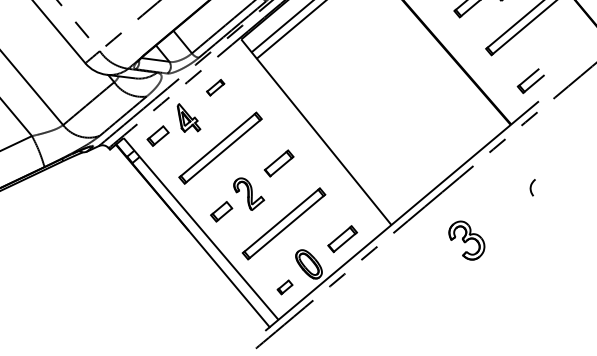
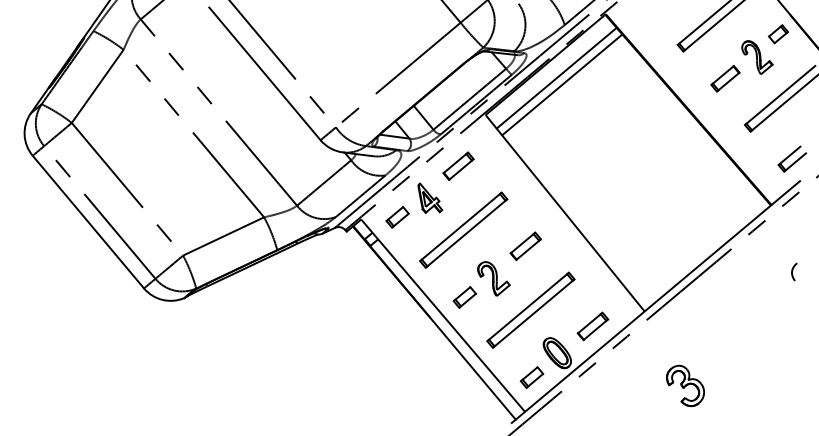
part: (215, 87) -> (458, 165), size x1.67
part: (466, 240) -> (685, 385), moved
part: (284, 287) -> (531, 377), size x1.43

